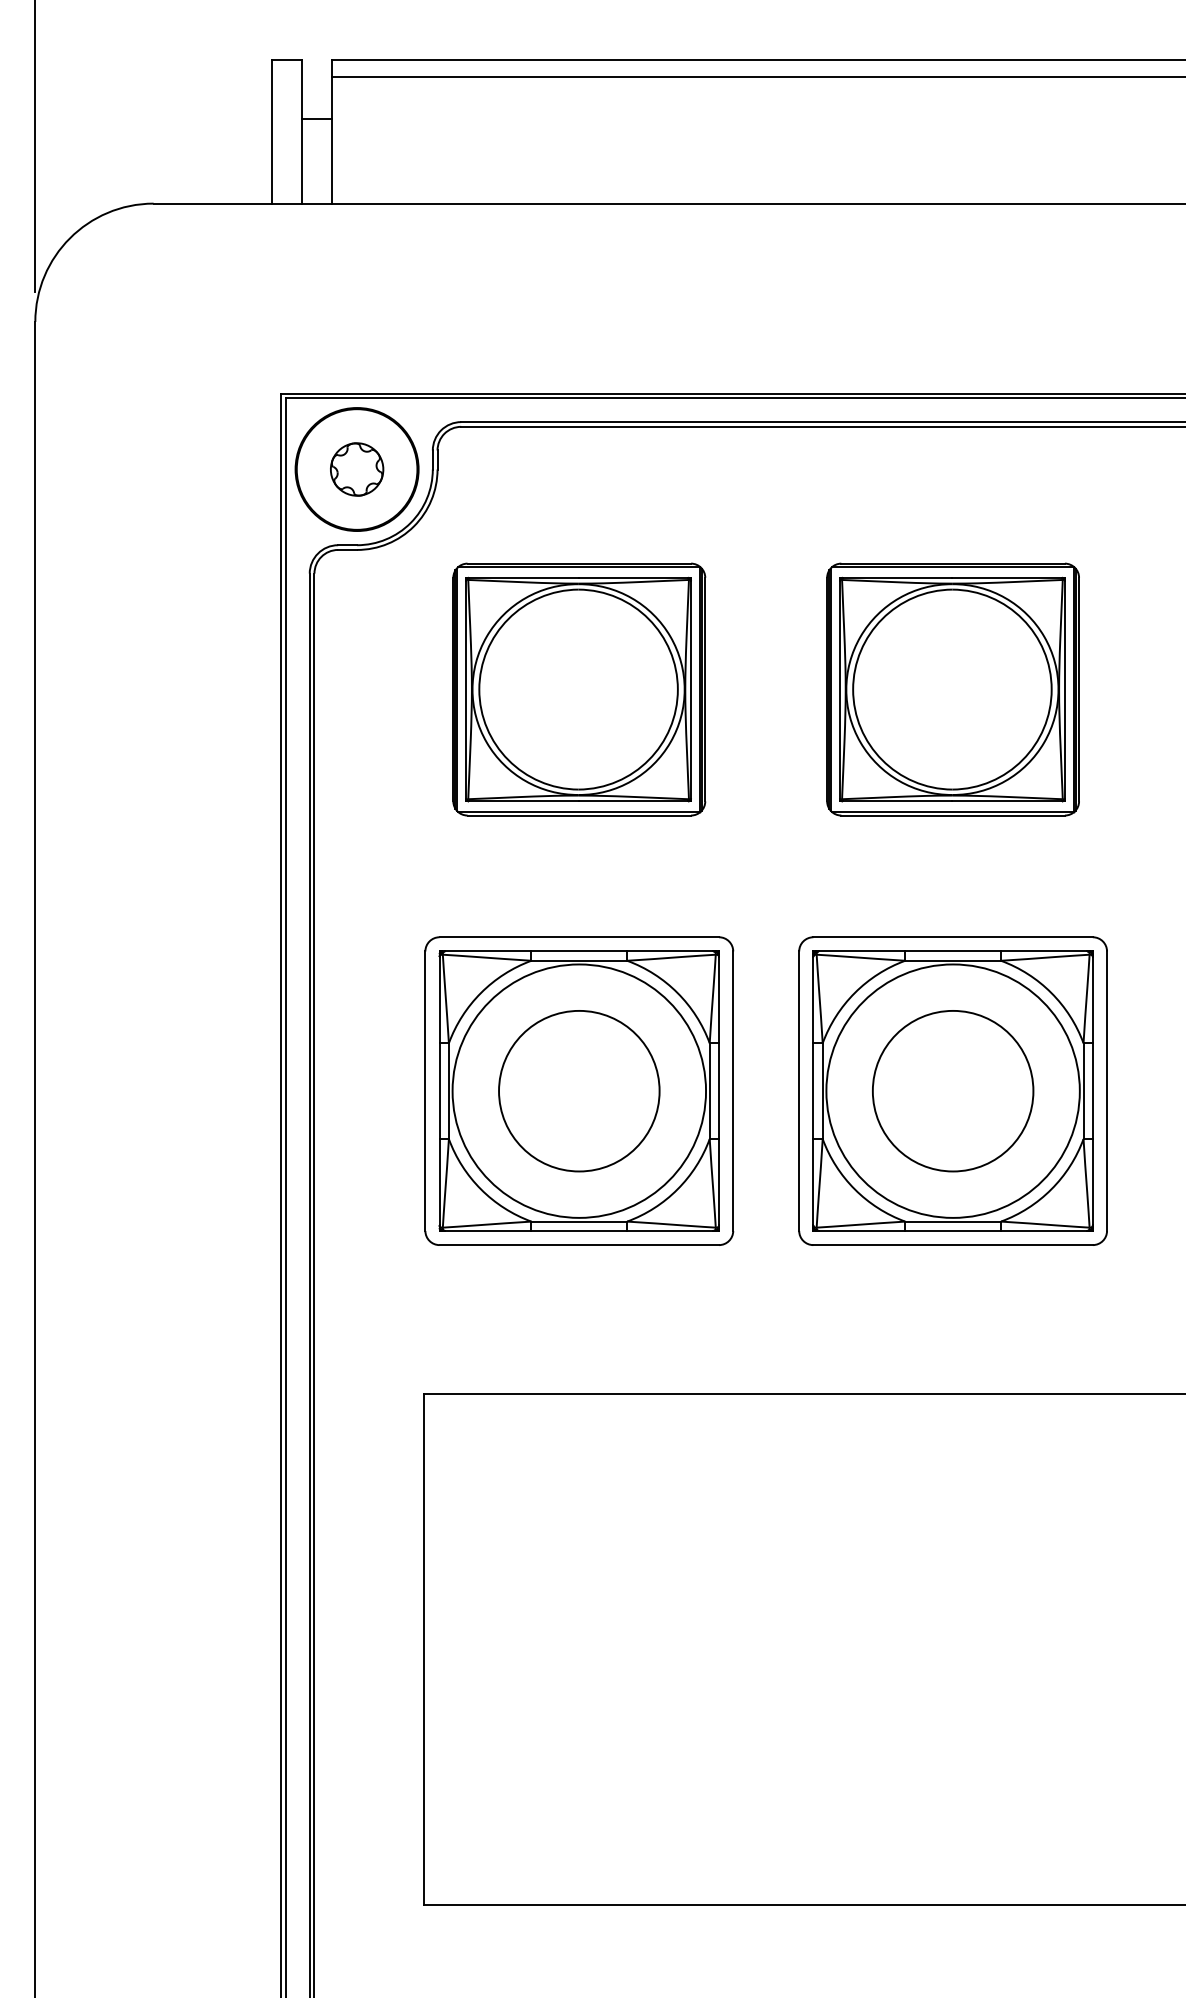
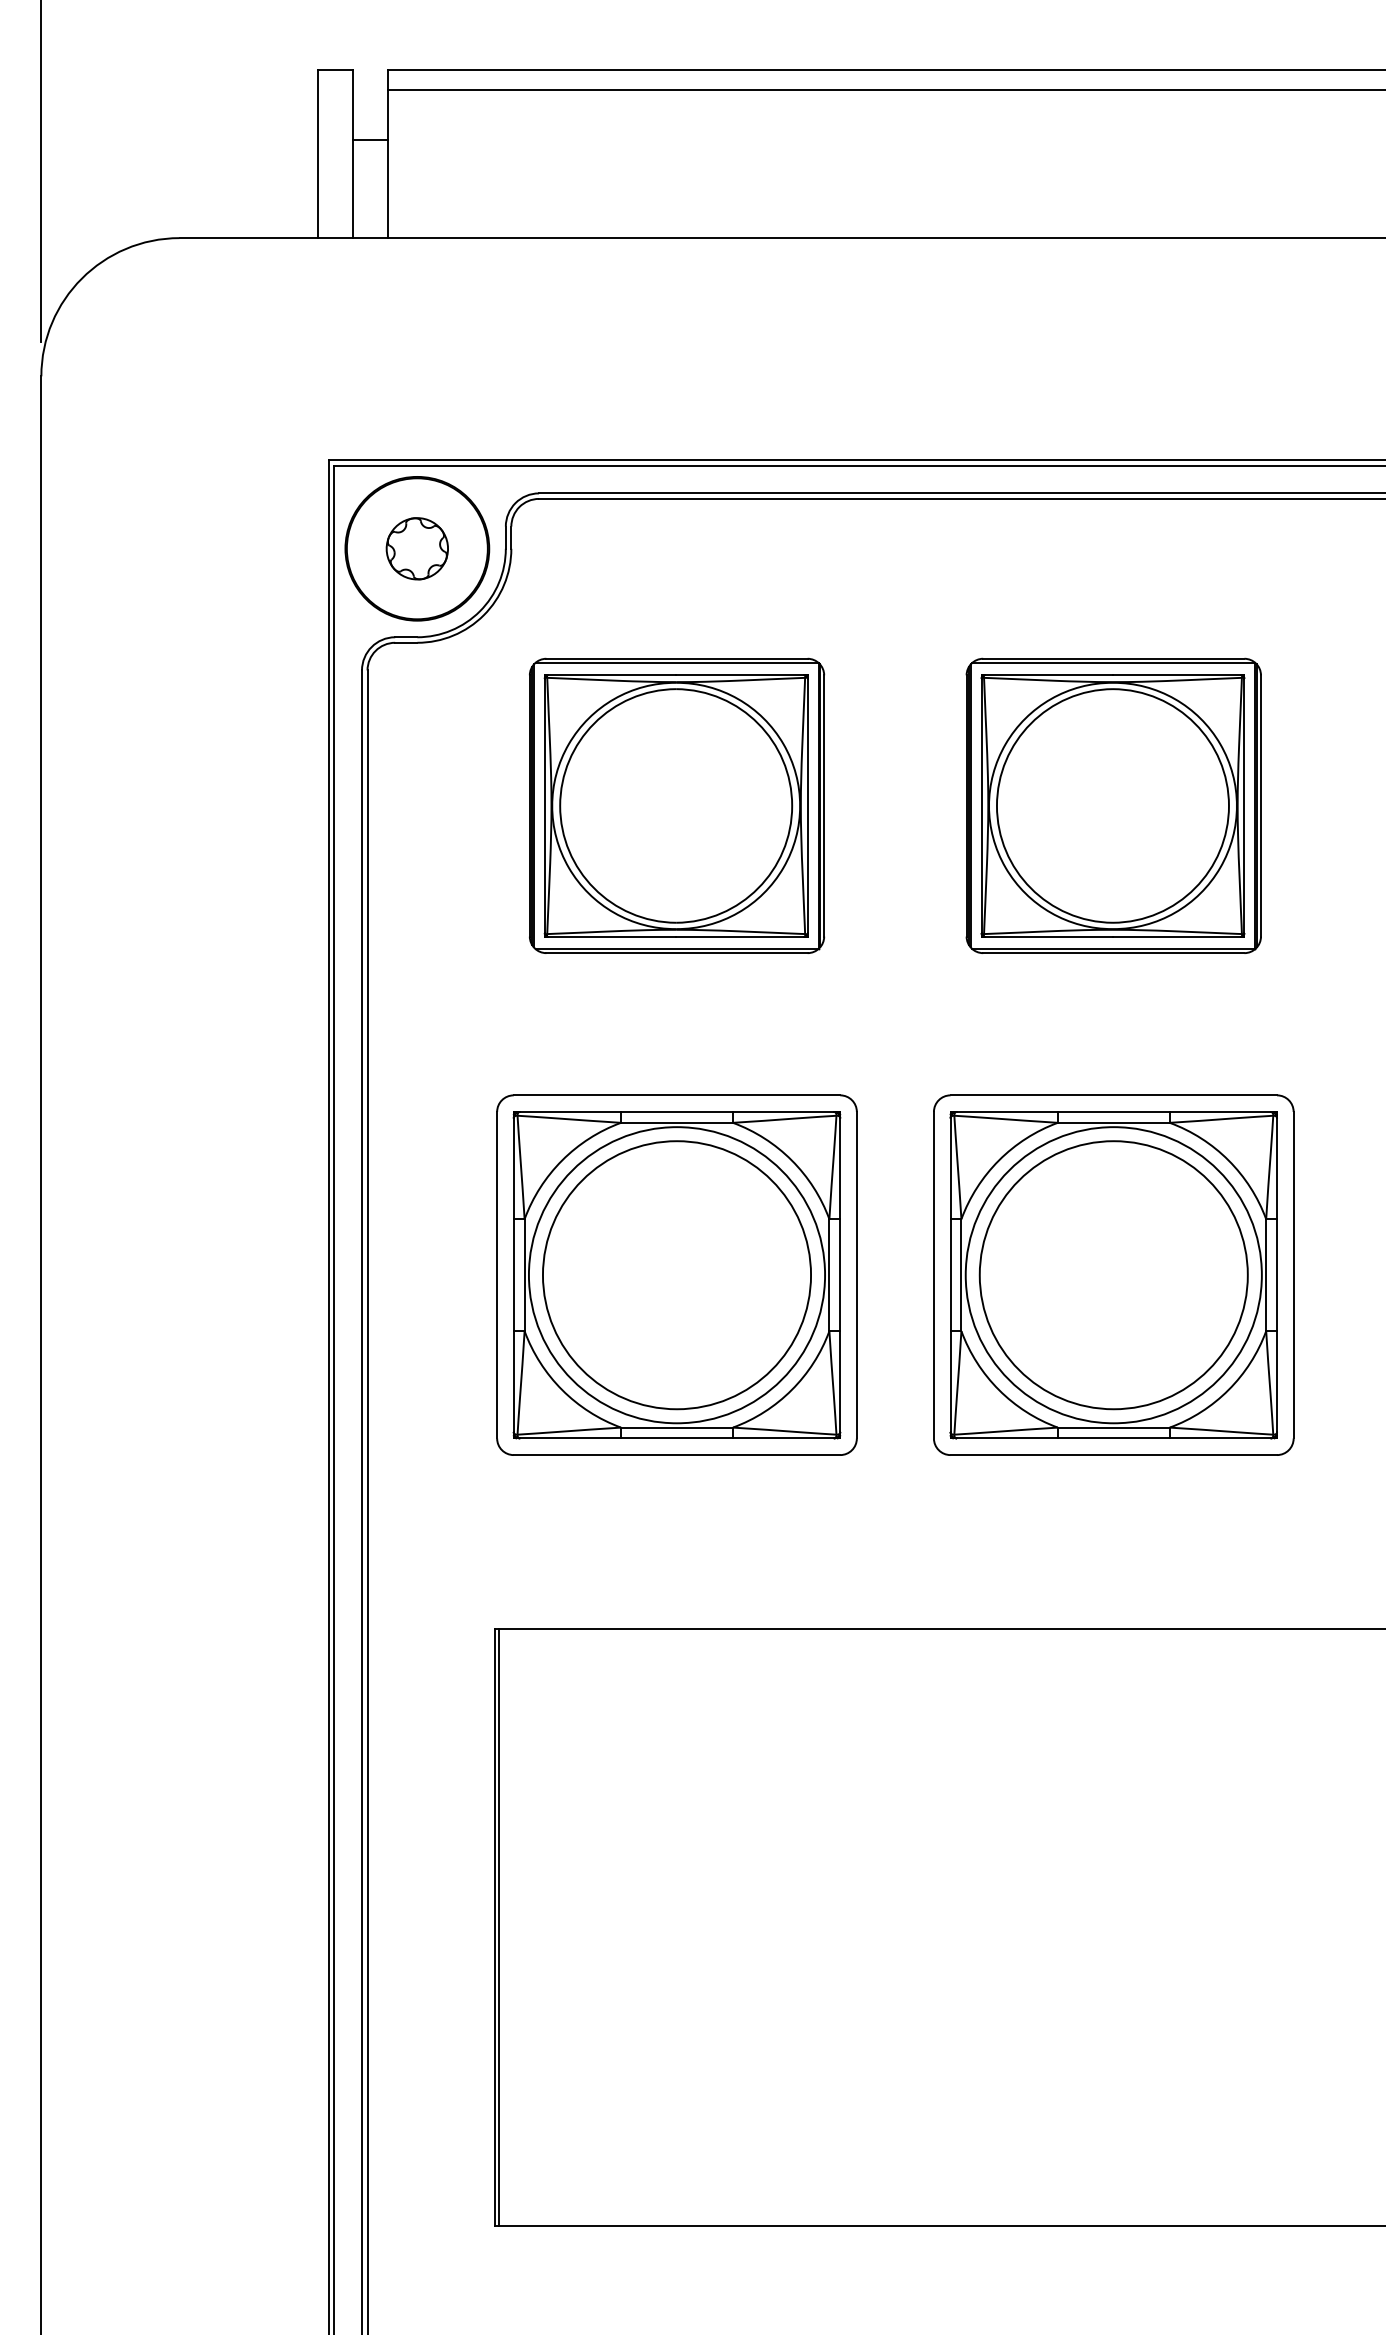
circle: (578, 1091) -> (676, 1275), size x1.43
circle: (952, 1091) -> (1113, 1275), size x1.43
line: (426, 1649) -> (498, 1927), added

